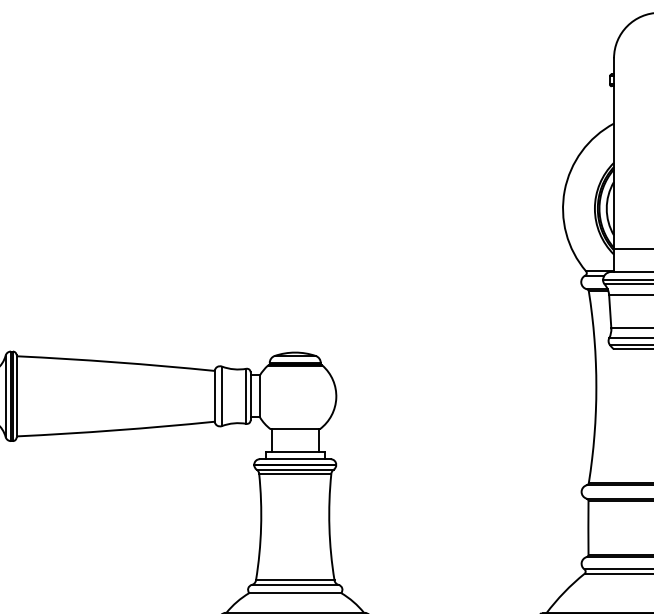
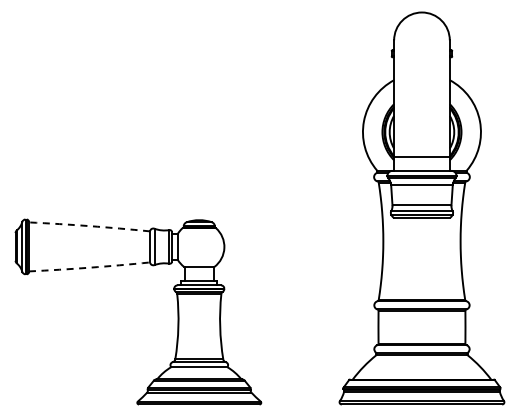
arc: (115, 362) -> (89, 226), solid -> dashed
arc: (115, 430) -> (89, 267), solid -> dashed

